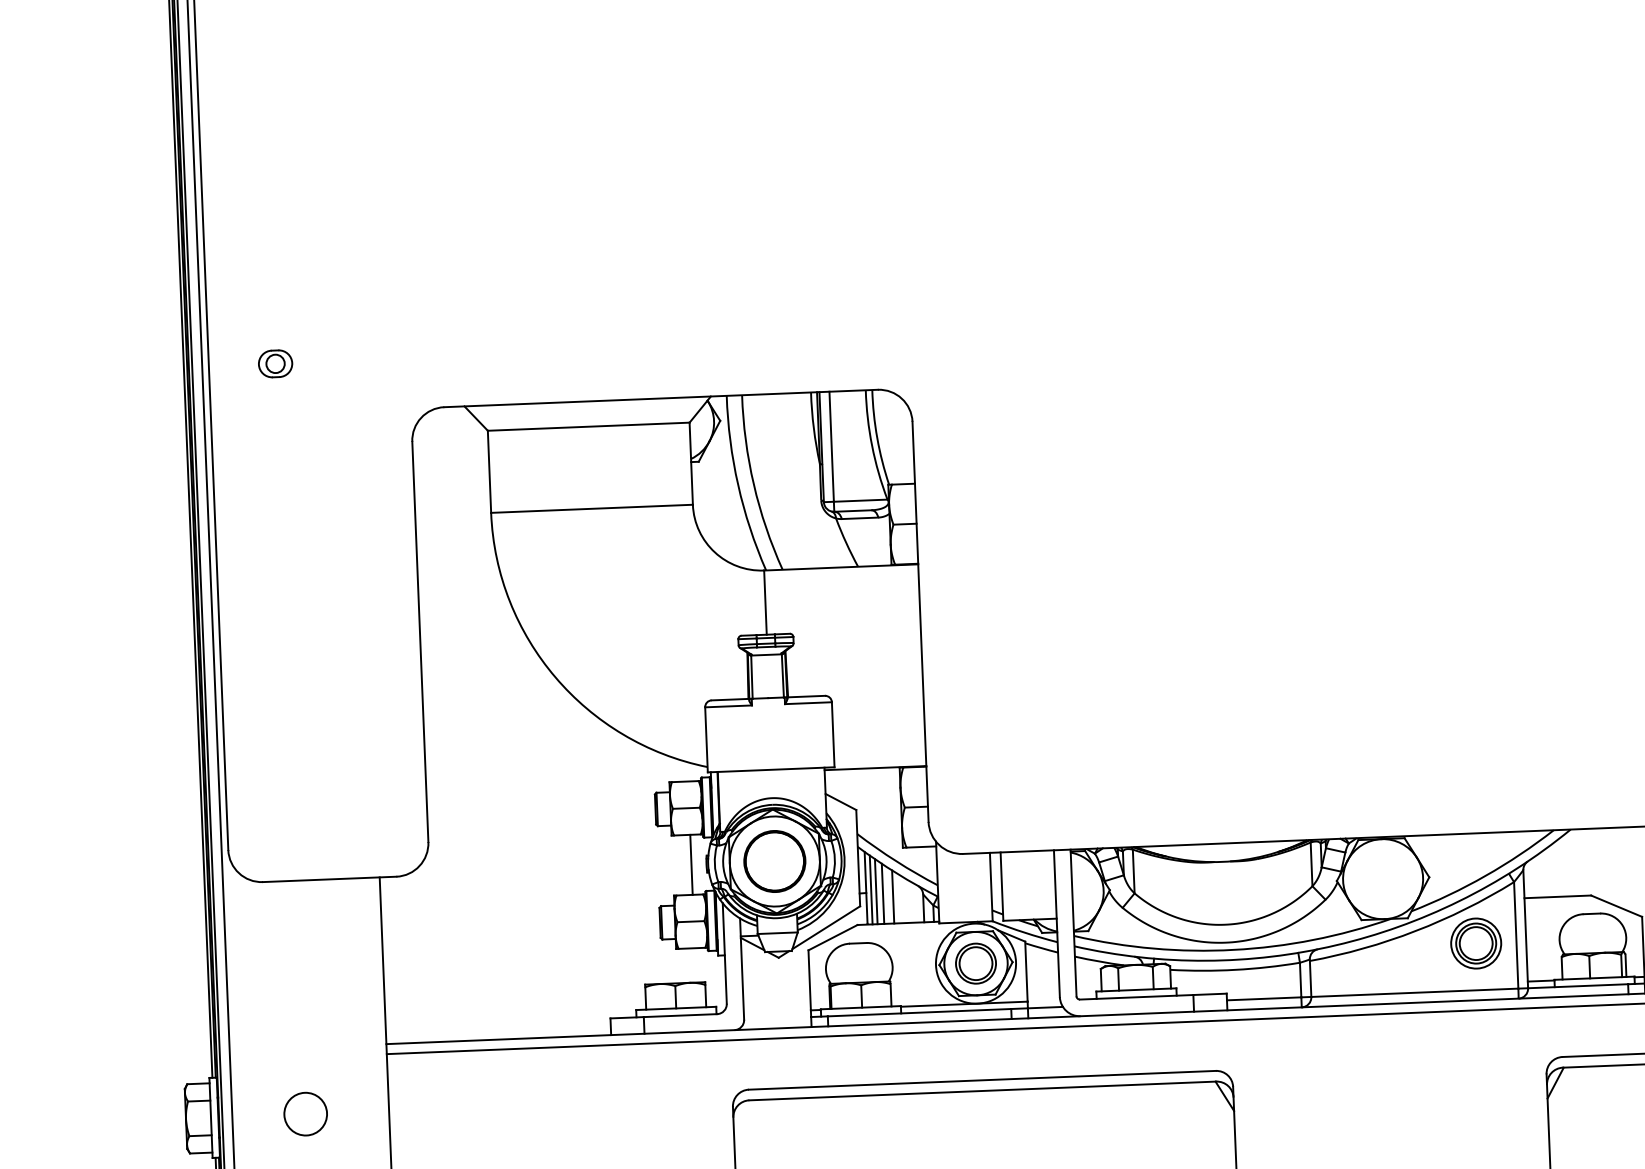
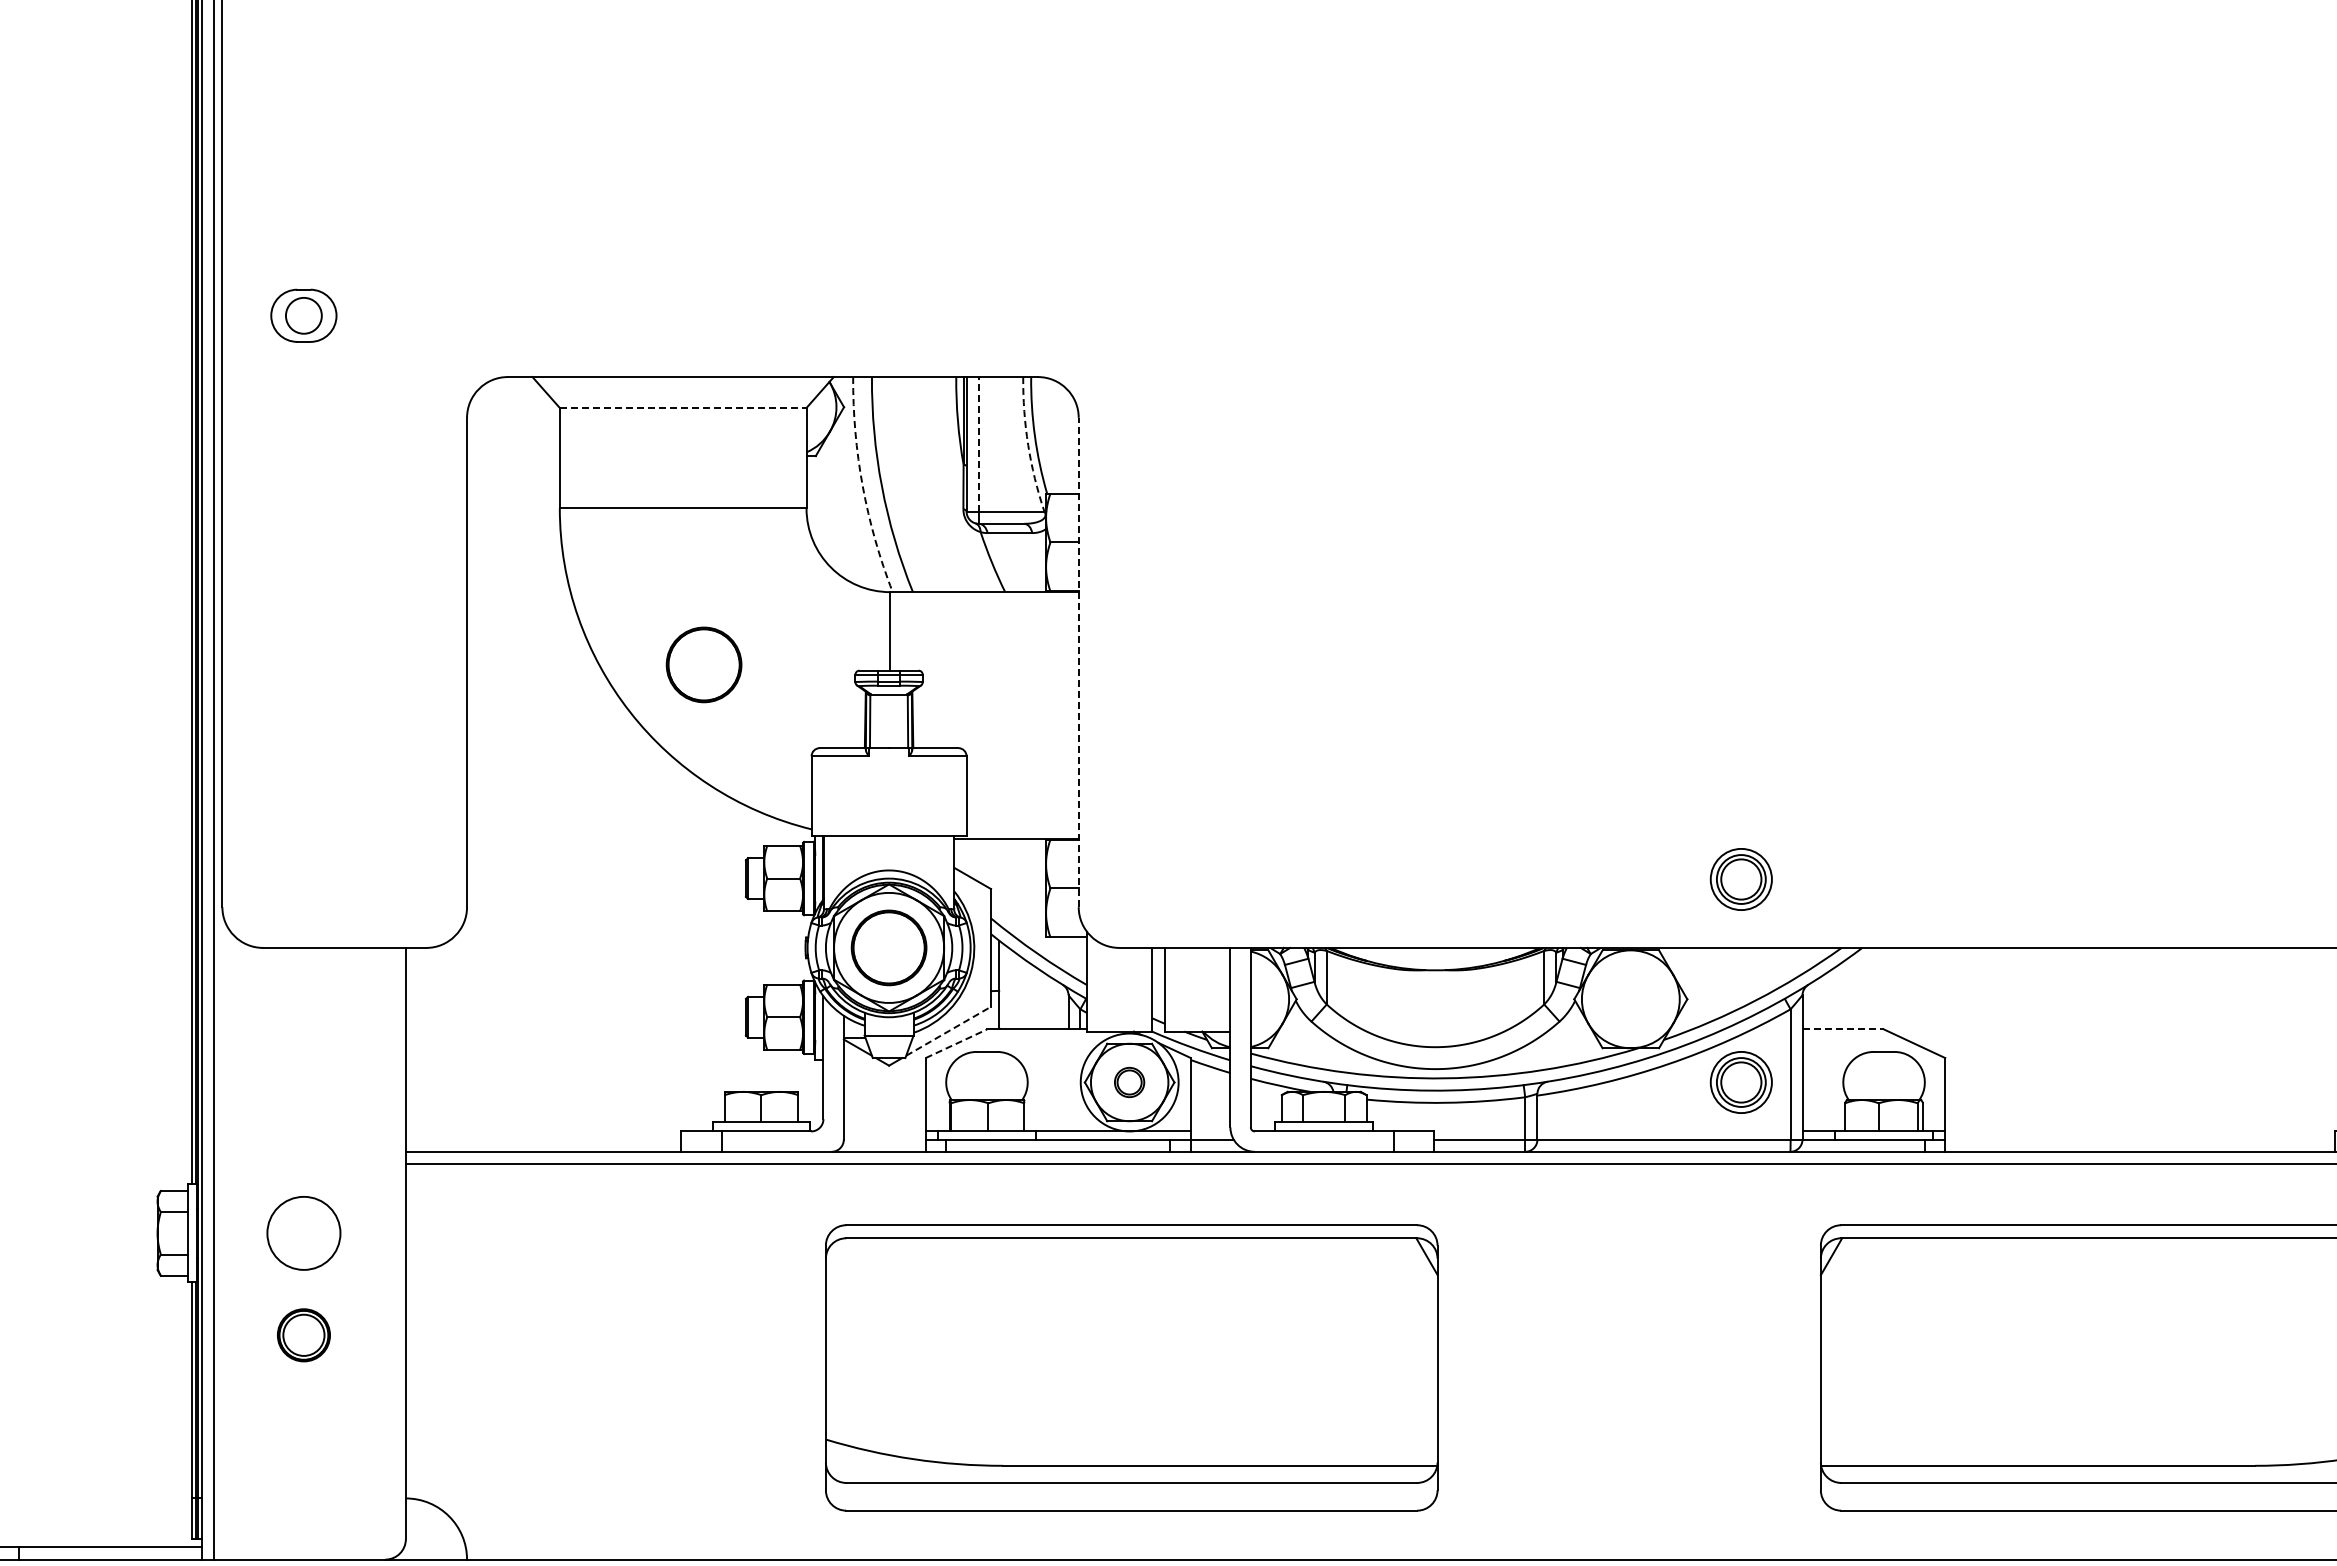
part: (275, 363) -> (303, 315), size x1.6
line: (588, 426) -> (683, 407), solid -> dashed
line: (831, 446) -> (978, 443), solid -> dashed
arc: (872, 446) -> (1028, 445), solid -> dashed
arc: (737, 485) -> (862, 486), solid -> dashed
line: (920, 621) -> (1078, 662), solid -> dashed
part: (613, 635) -> (703, 664), added
part: (1468, 777) -> (1740, 879), added
line: (691, 864) -> (787, 947), removed
line: (871, 890) -> (1005, 987), removed
line: (876, 891) -> (1011, 989), removed
line: (882, 893) -> (1019, 992), removed
line: (892, 896) -> (1031, 996), removed
line: (1557, 896) -> (1843, 1029), solid -> dashed
line: (826, 927) -> (948, 1031), solid -> dashed
line: (833, 937) -> (956, 1043), solid -> dashed
part: (975, 963) -> (1129, 1082), size x0.6
circle: (305, 1114) -> (303, 1233), size x1.4

